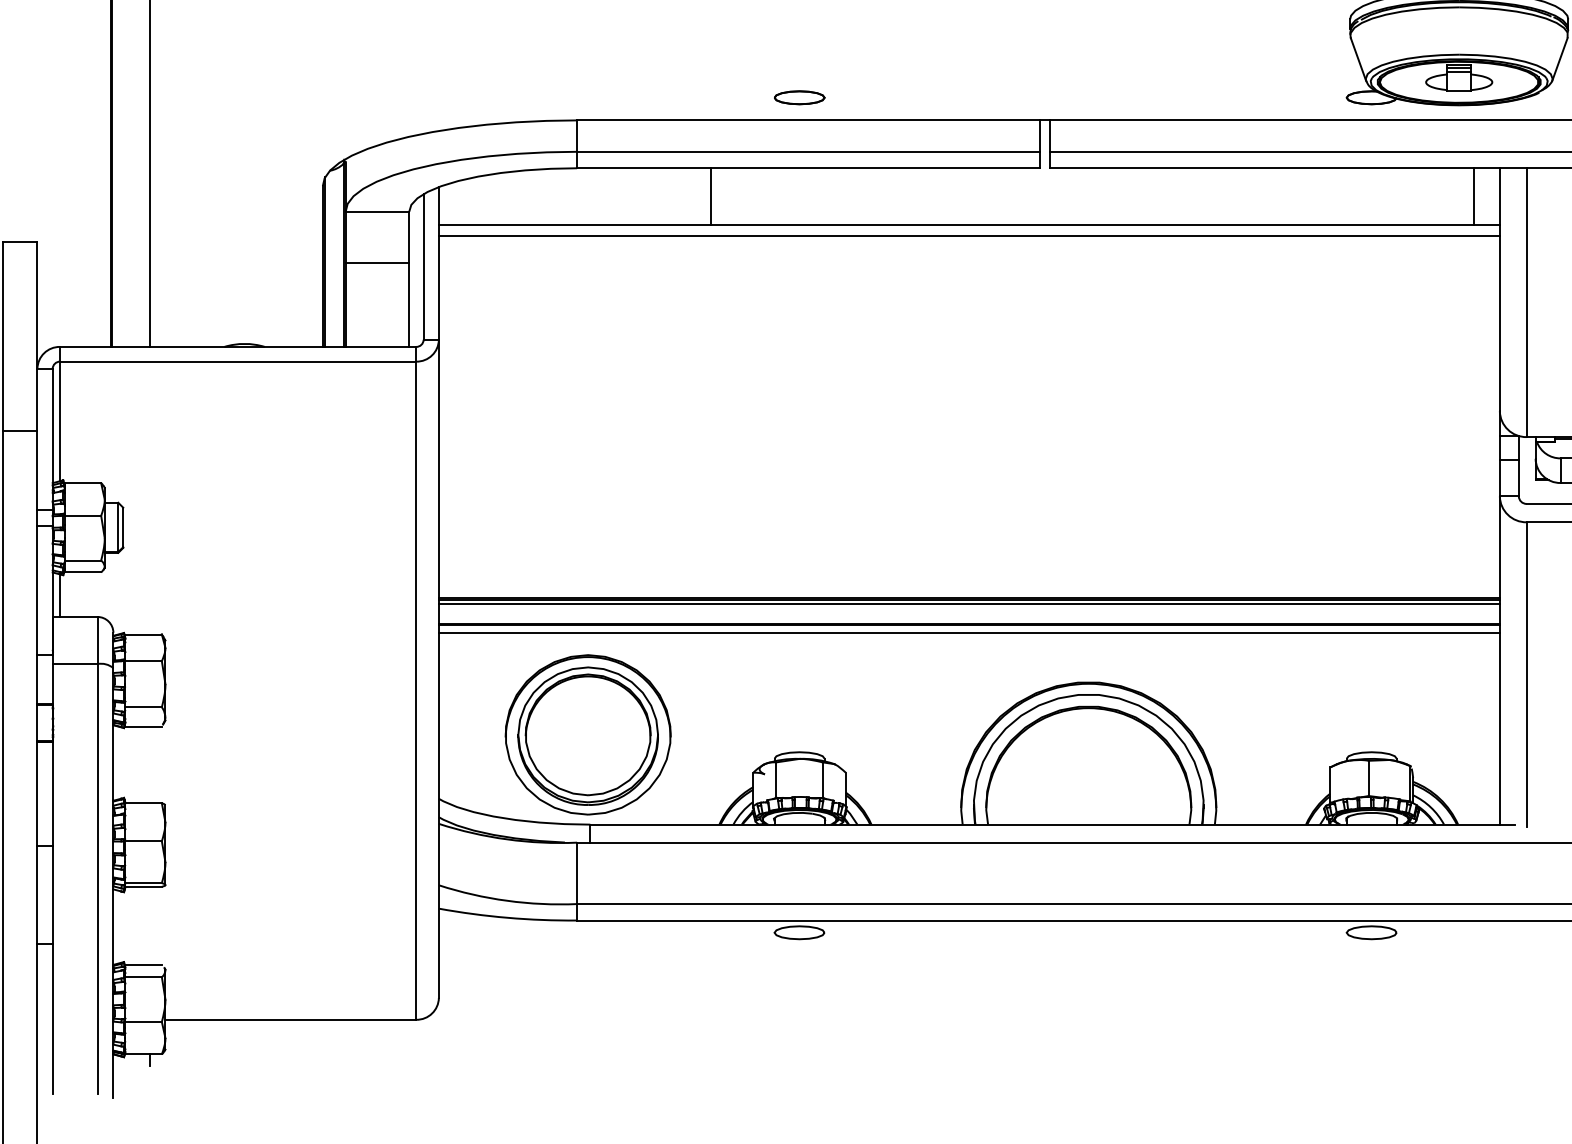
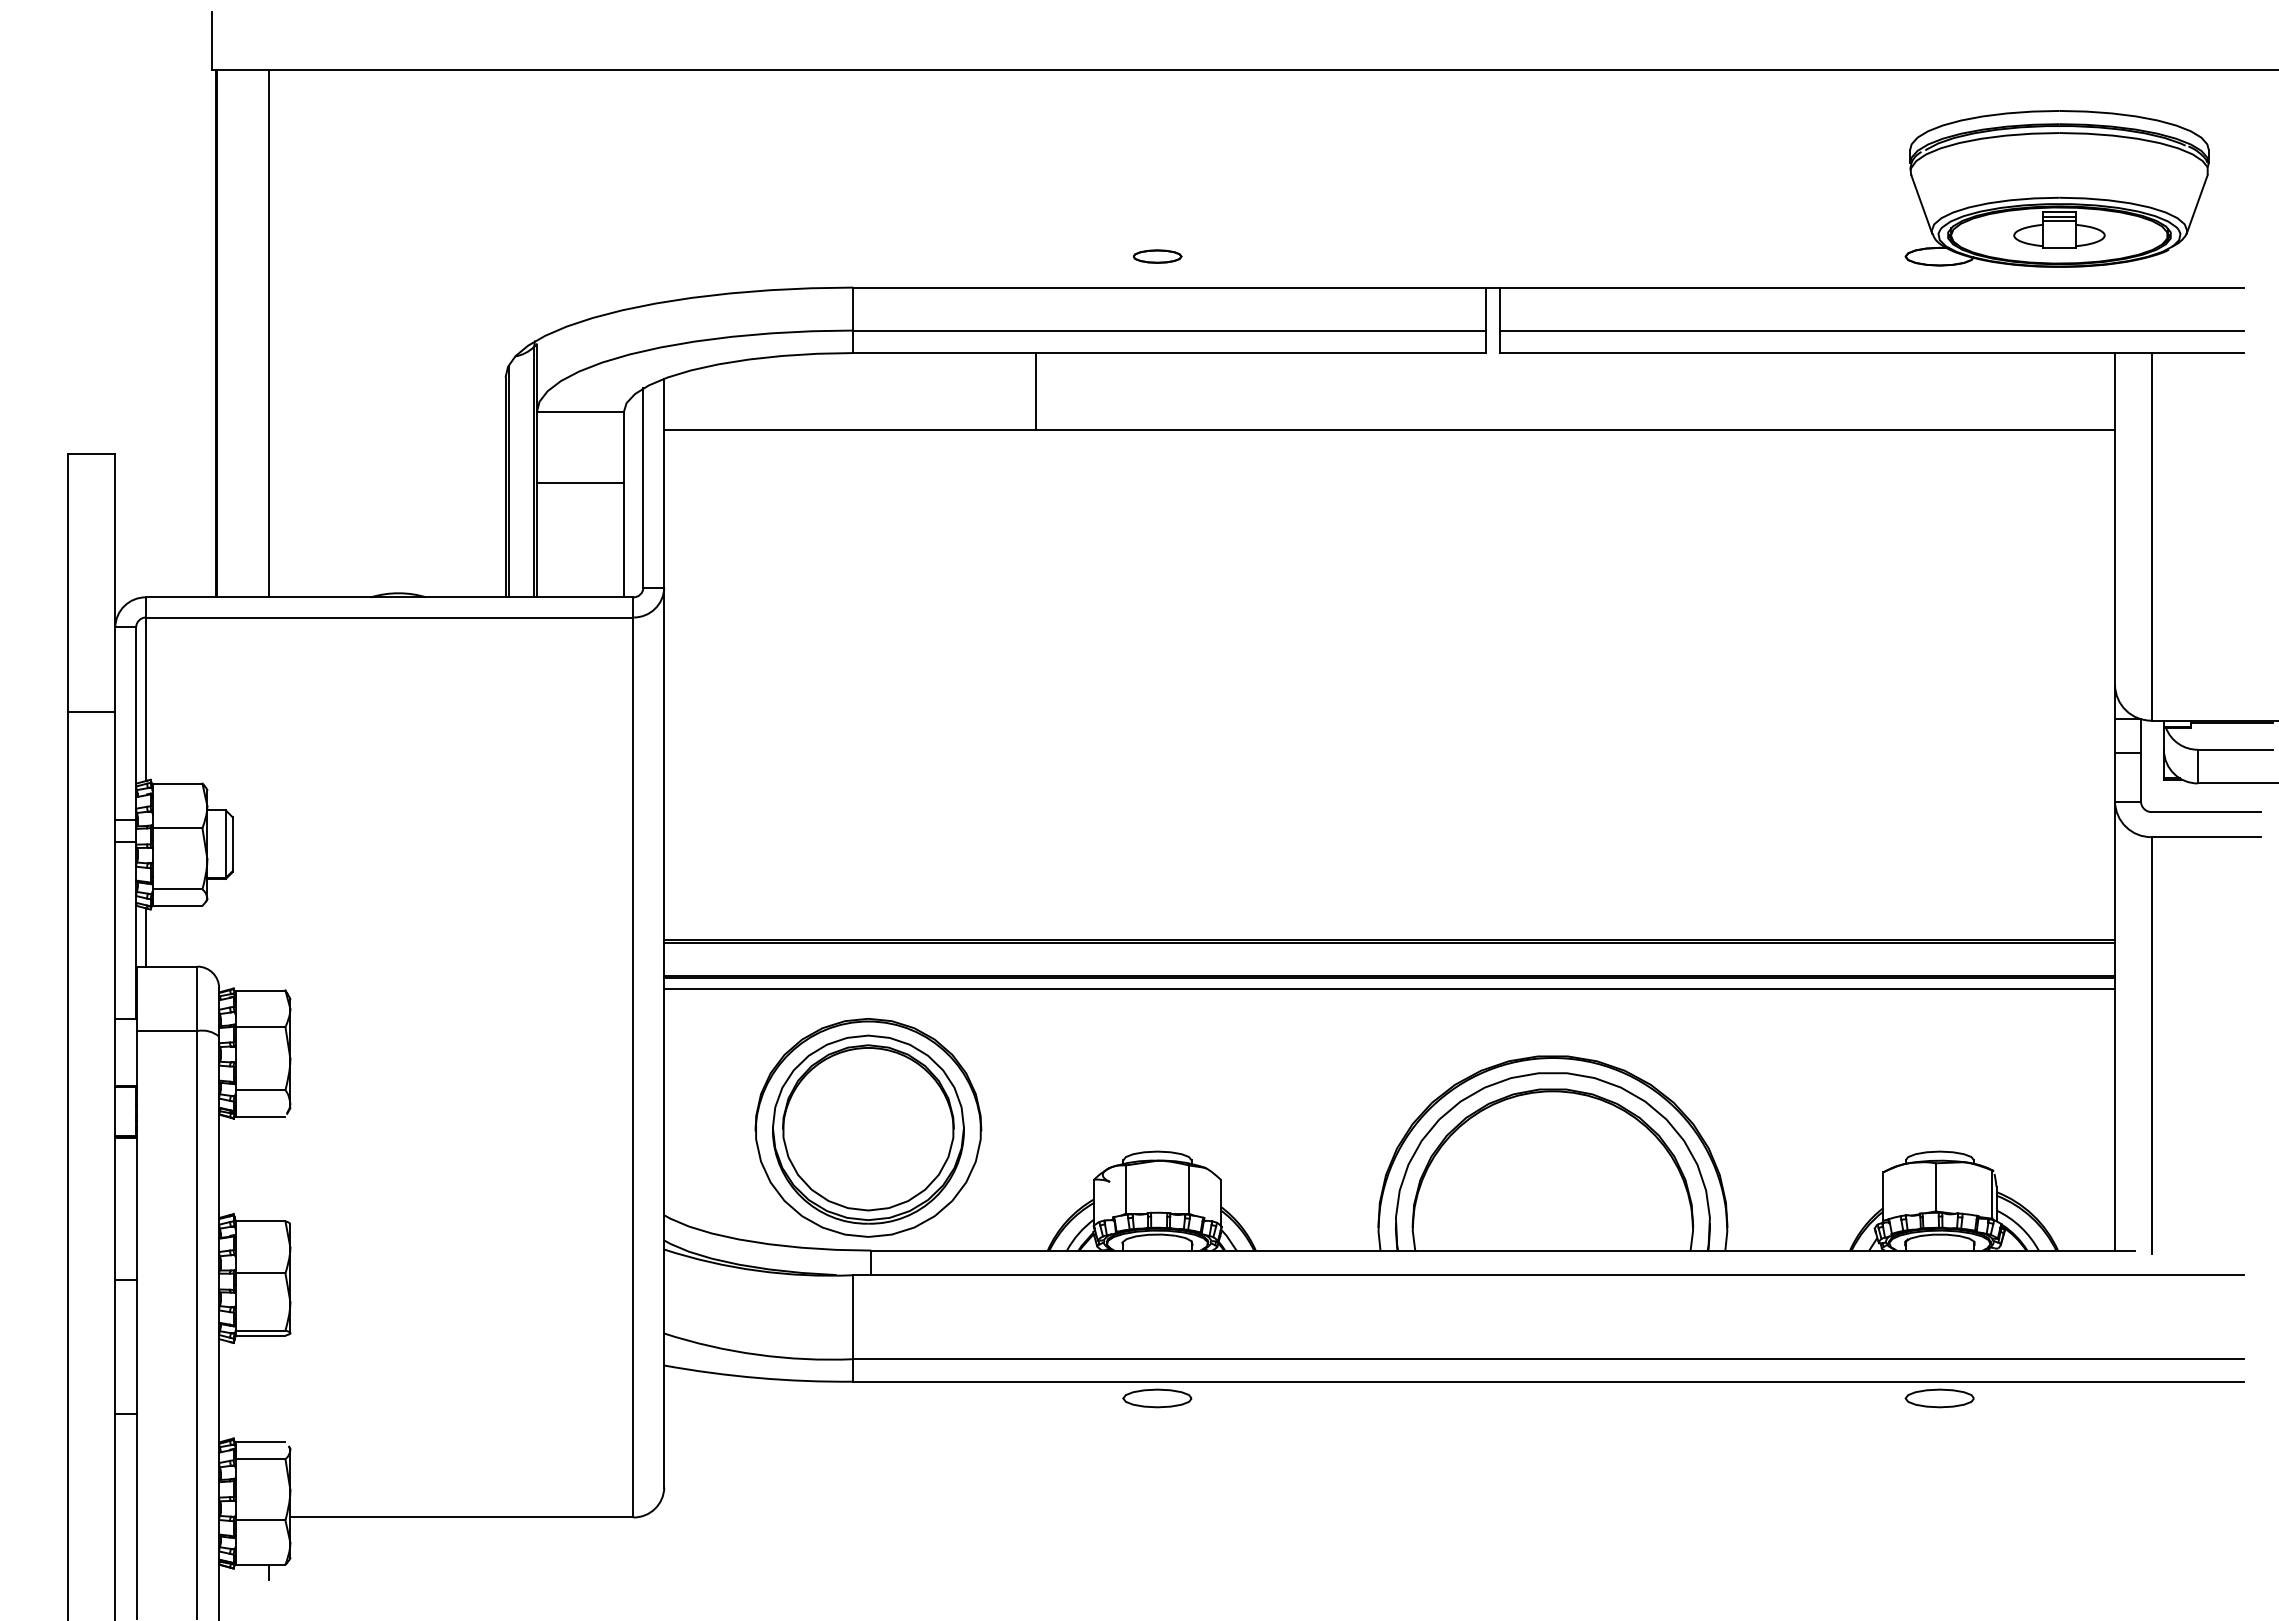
part: (799, 97) -> (1157, 256), size x0.7
line: (1473, 196) -> (2079, 391), removed
line: (969, 235) -> (1389, 445), removed
line: (969, 604) -> (1389, 949), removed

